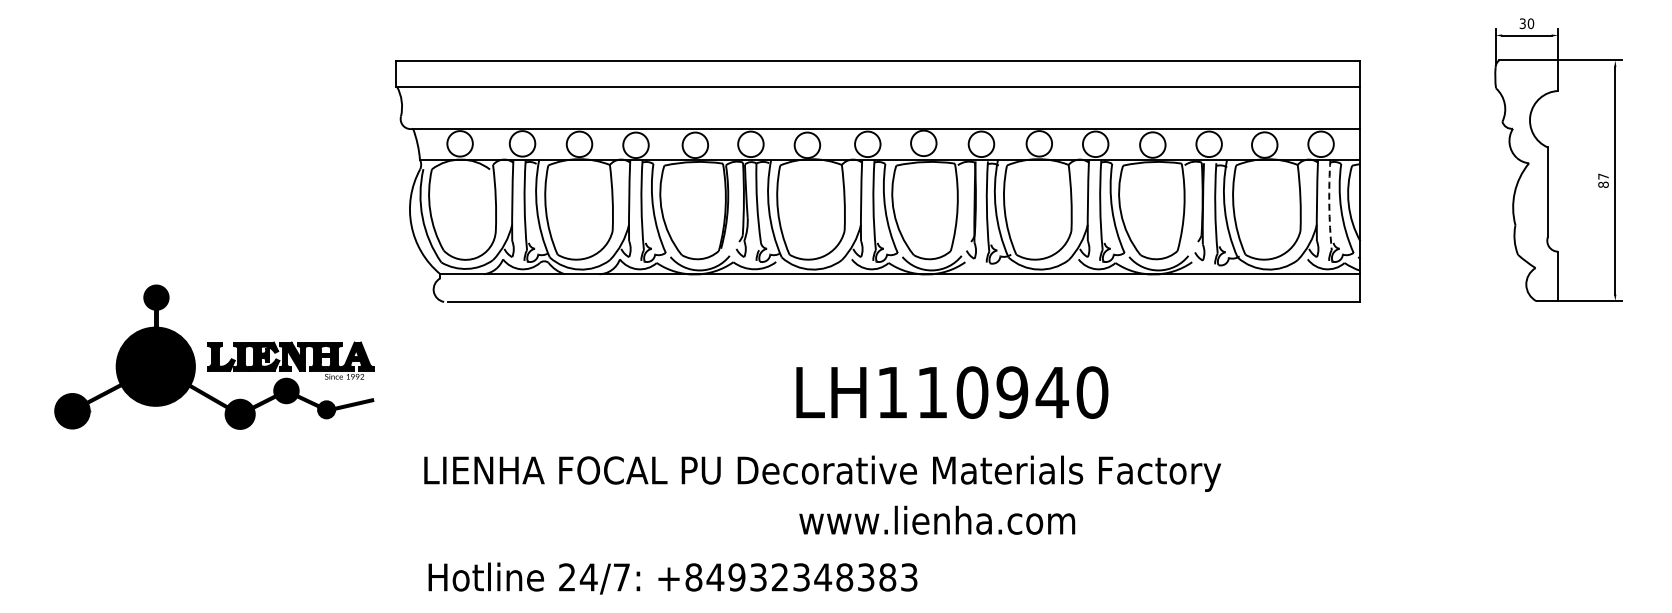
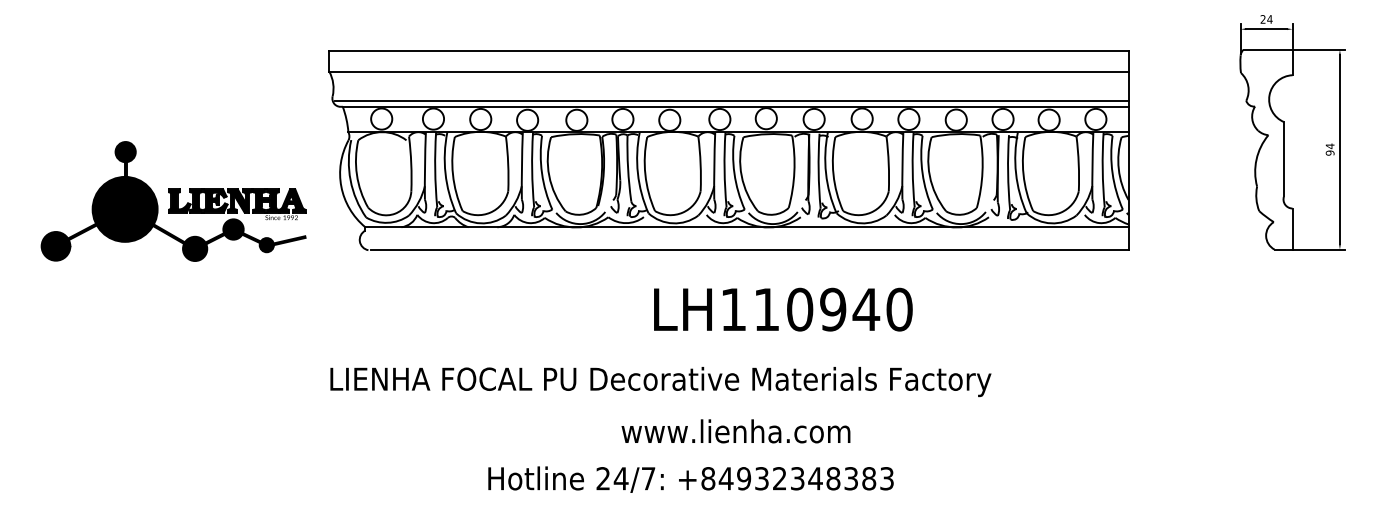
text: (1526, 23) -> (1266, 19), 30 -> 24
line: (881, 122) -> (731, 101), added
text: (1603, 180) -> (1330, 149), 87 -> 94
arc: (1329, 204) -> (1102, 169), dashed -> solid
part: (214, 356) -> (173, 200), moved
text: (952, 392) -> (783, 309), moved
text: (822, 473) -> (660, 381), moved
text: (937, 519) -> (736, 430), moved
text: (672, 578) -> (690, 479), moved

